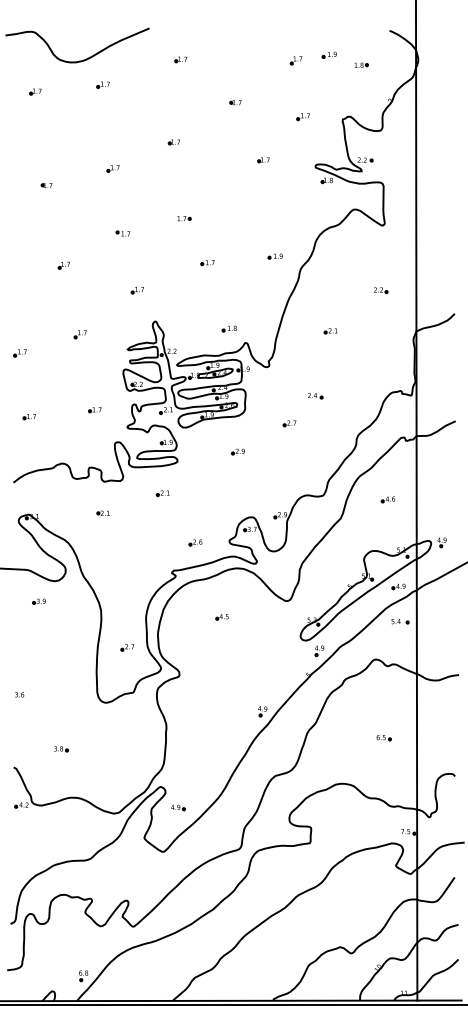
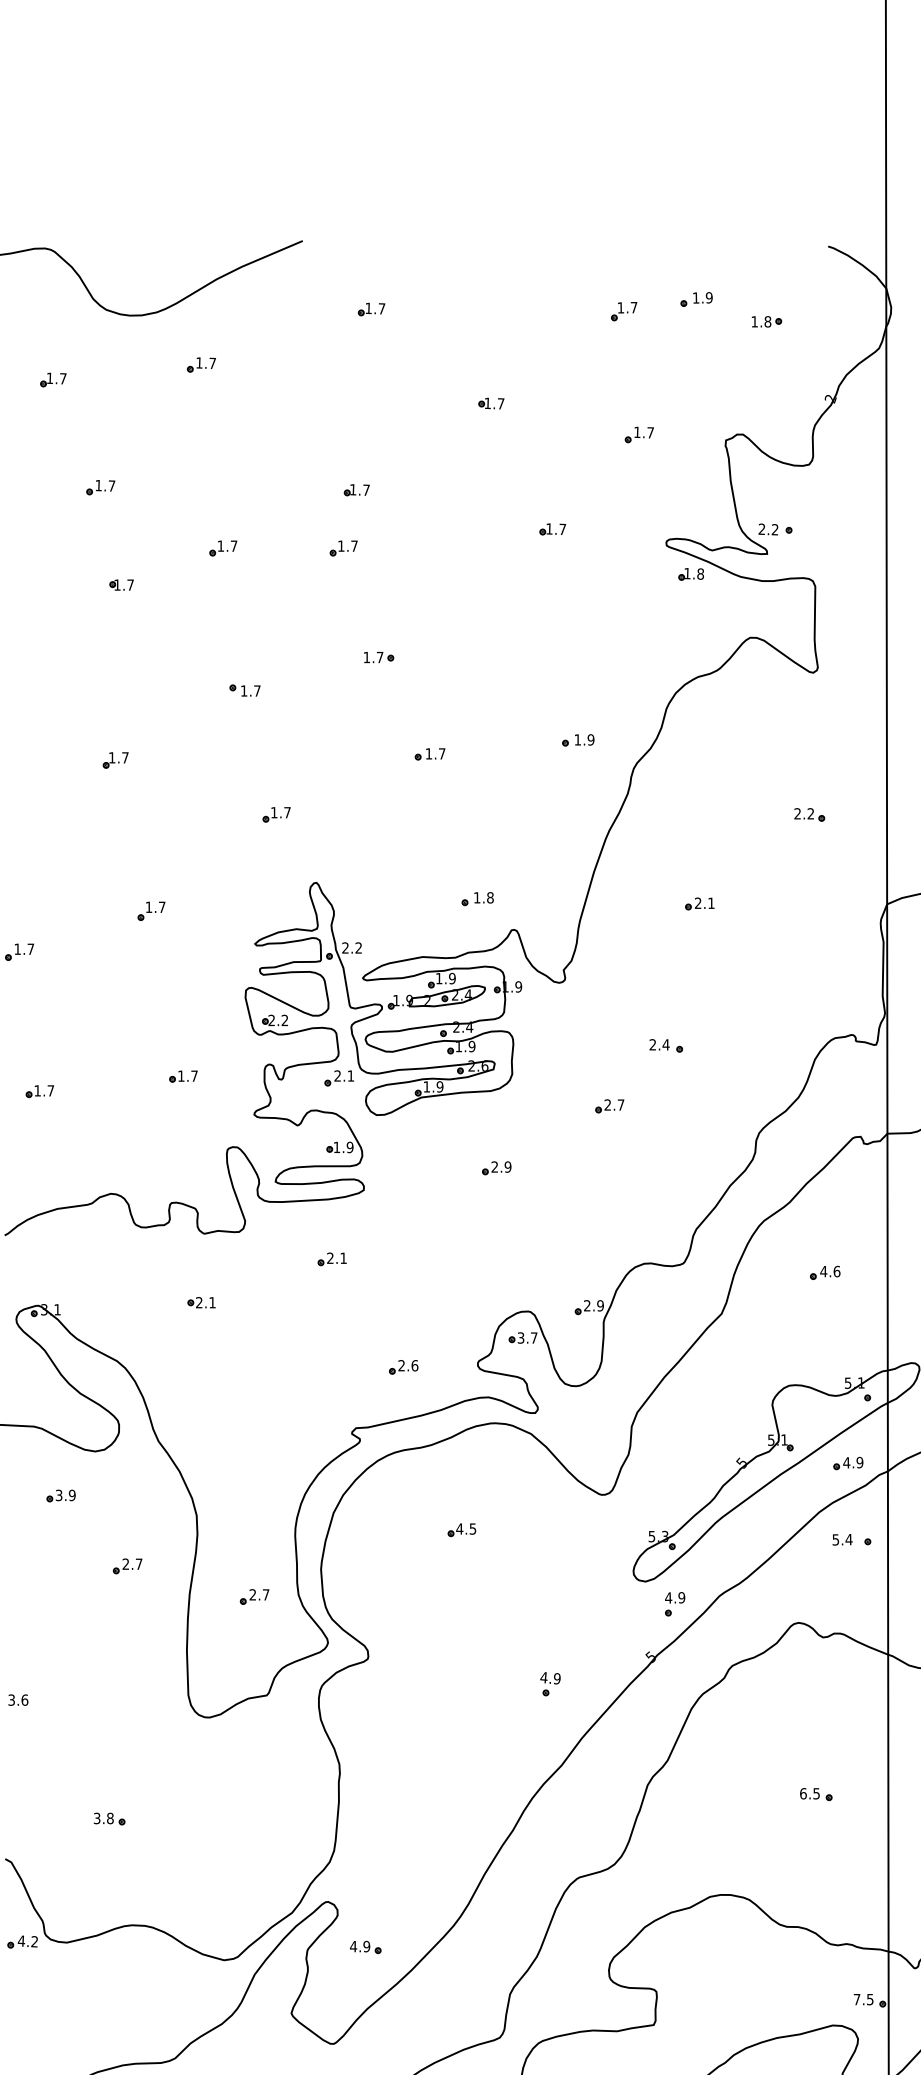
part: (56, 140) -> (99, 486), added
part: (167, 168) -> (342, 547), added
part: (46, 185) -> (120, 584), moved
part: (69, 633) -> (127, 1565), added
part: (262, 711) -> (550, 1684), moved

